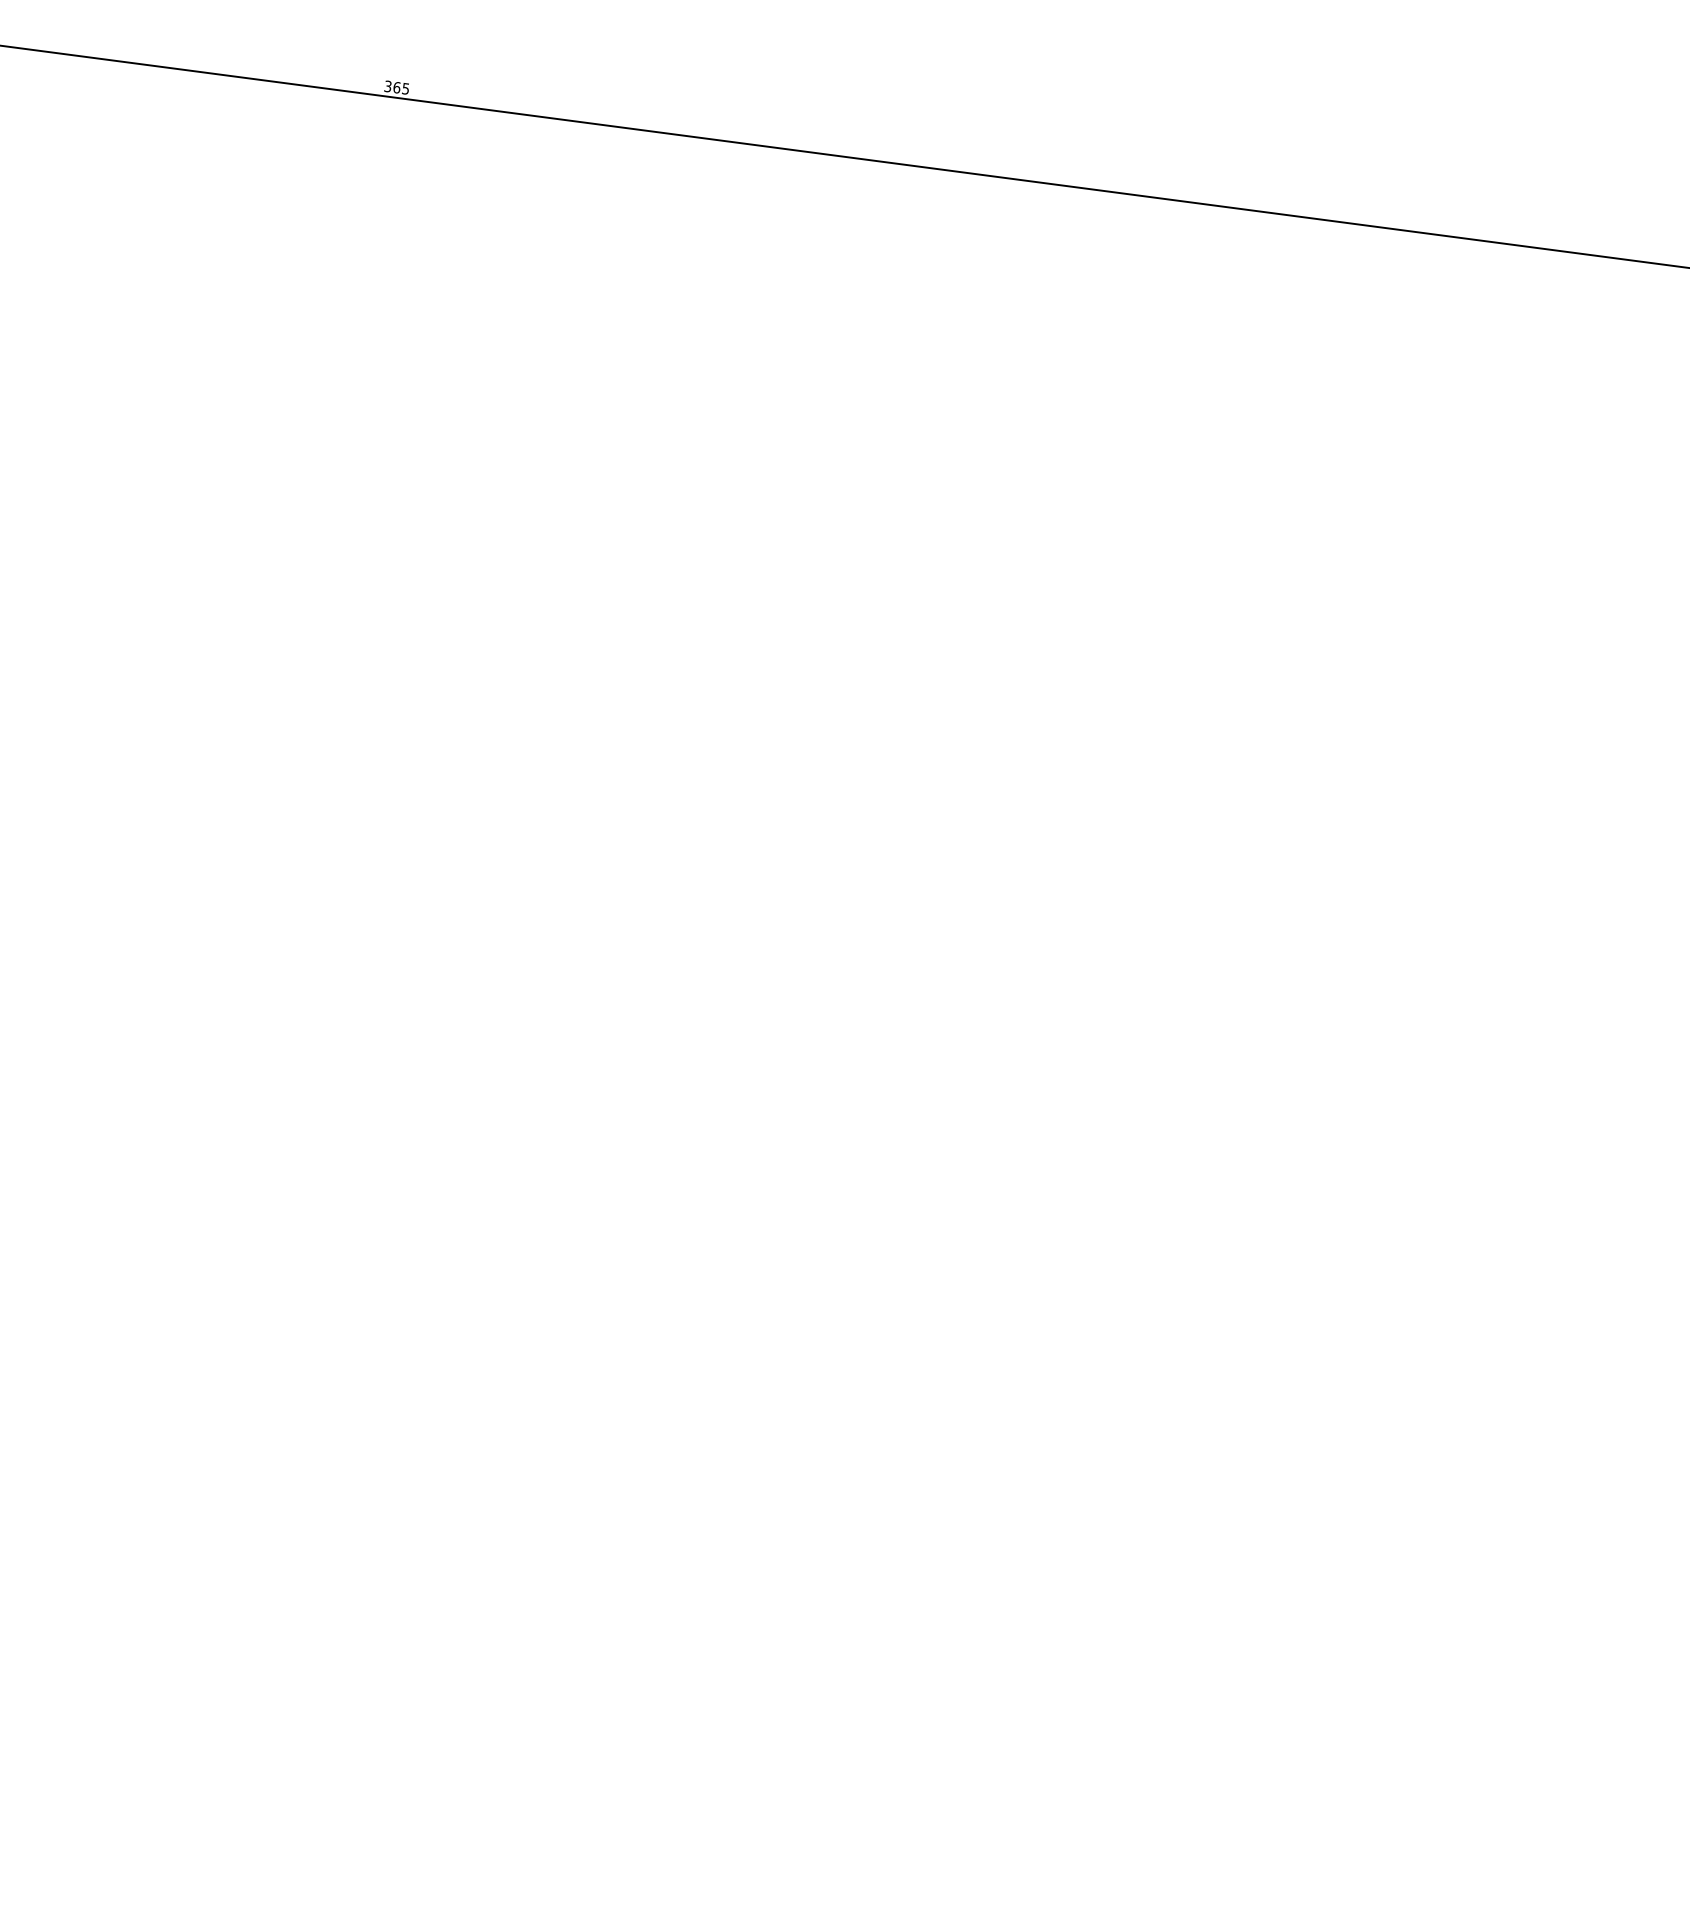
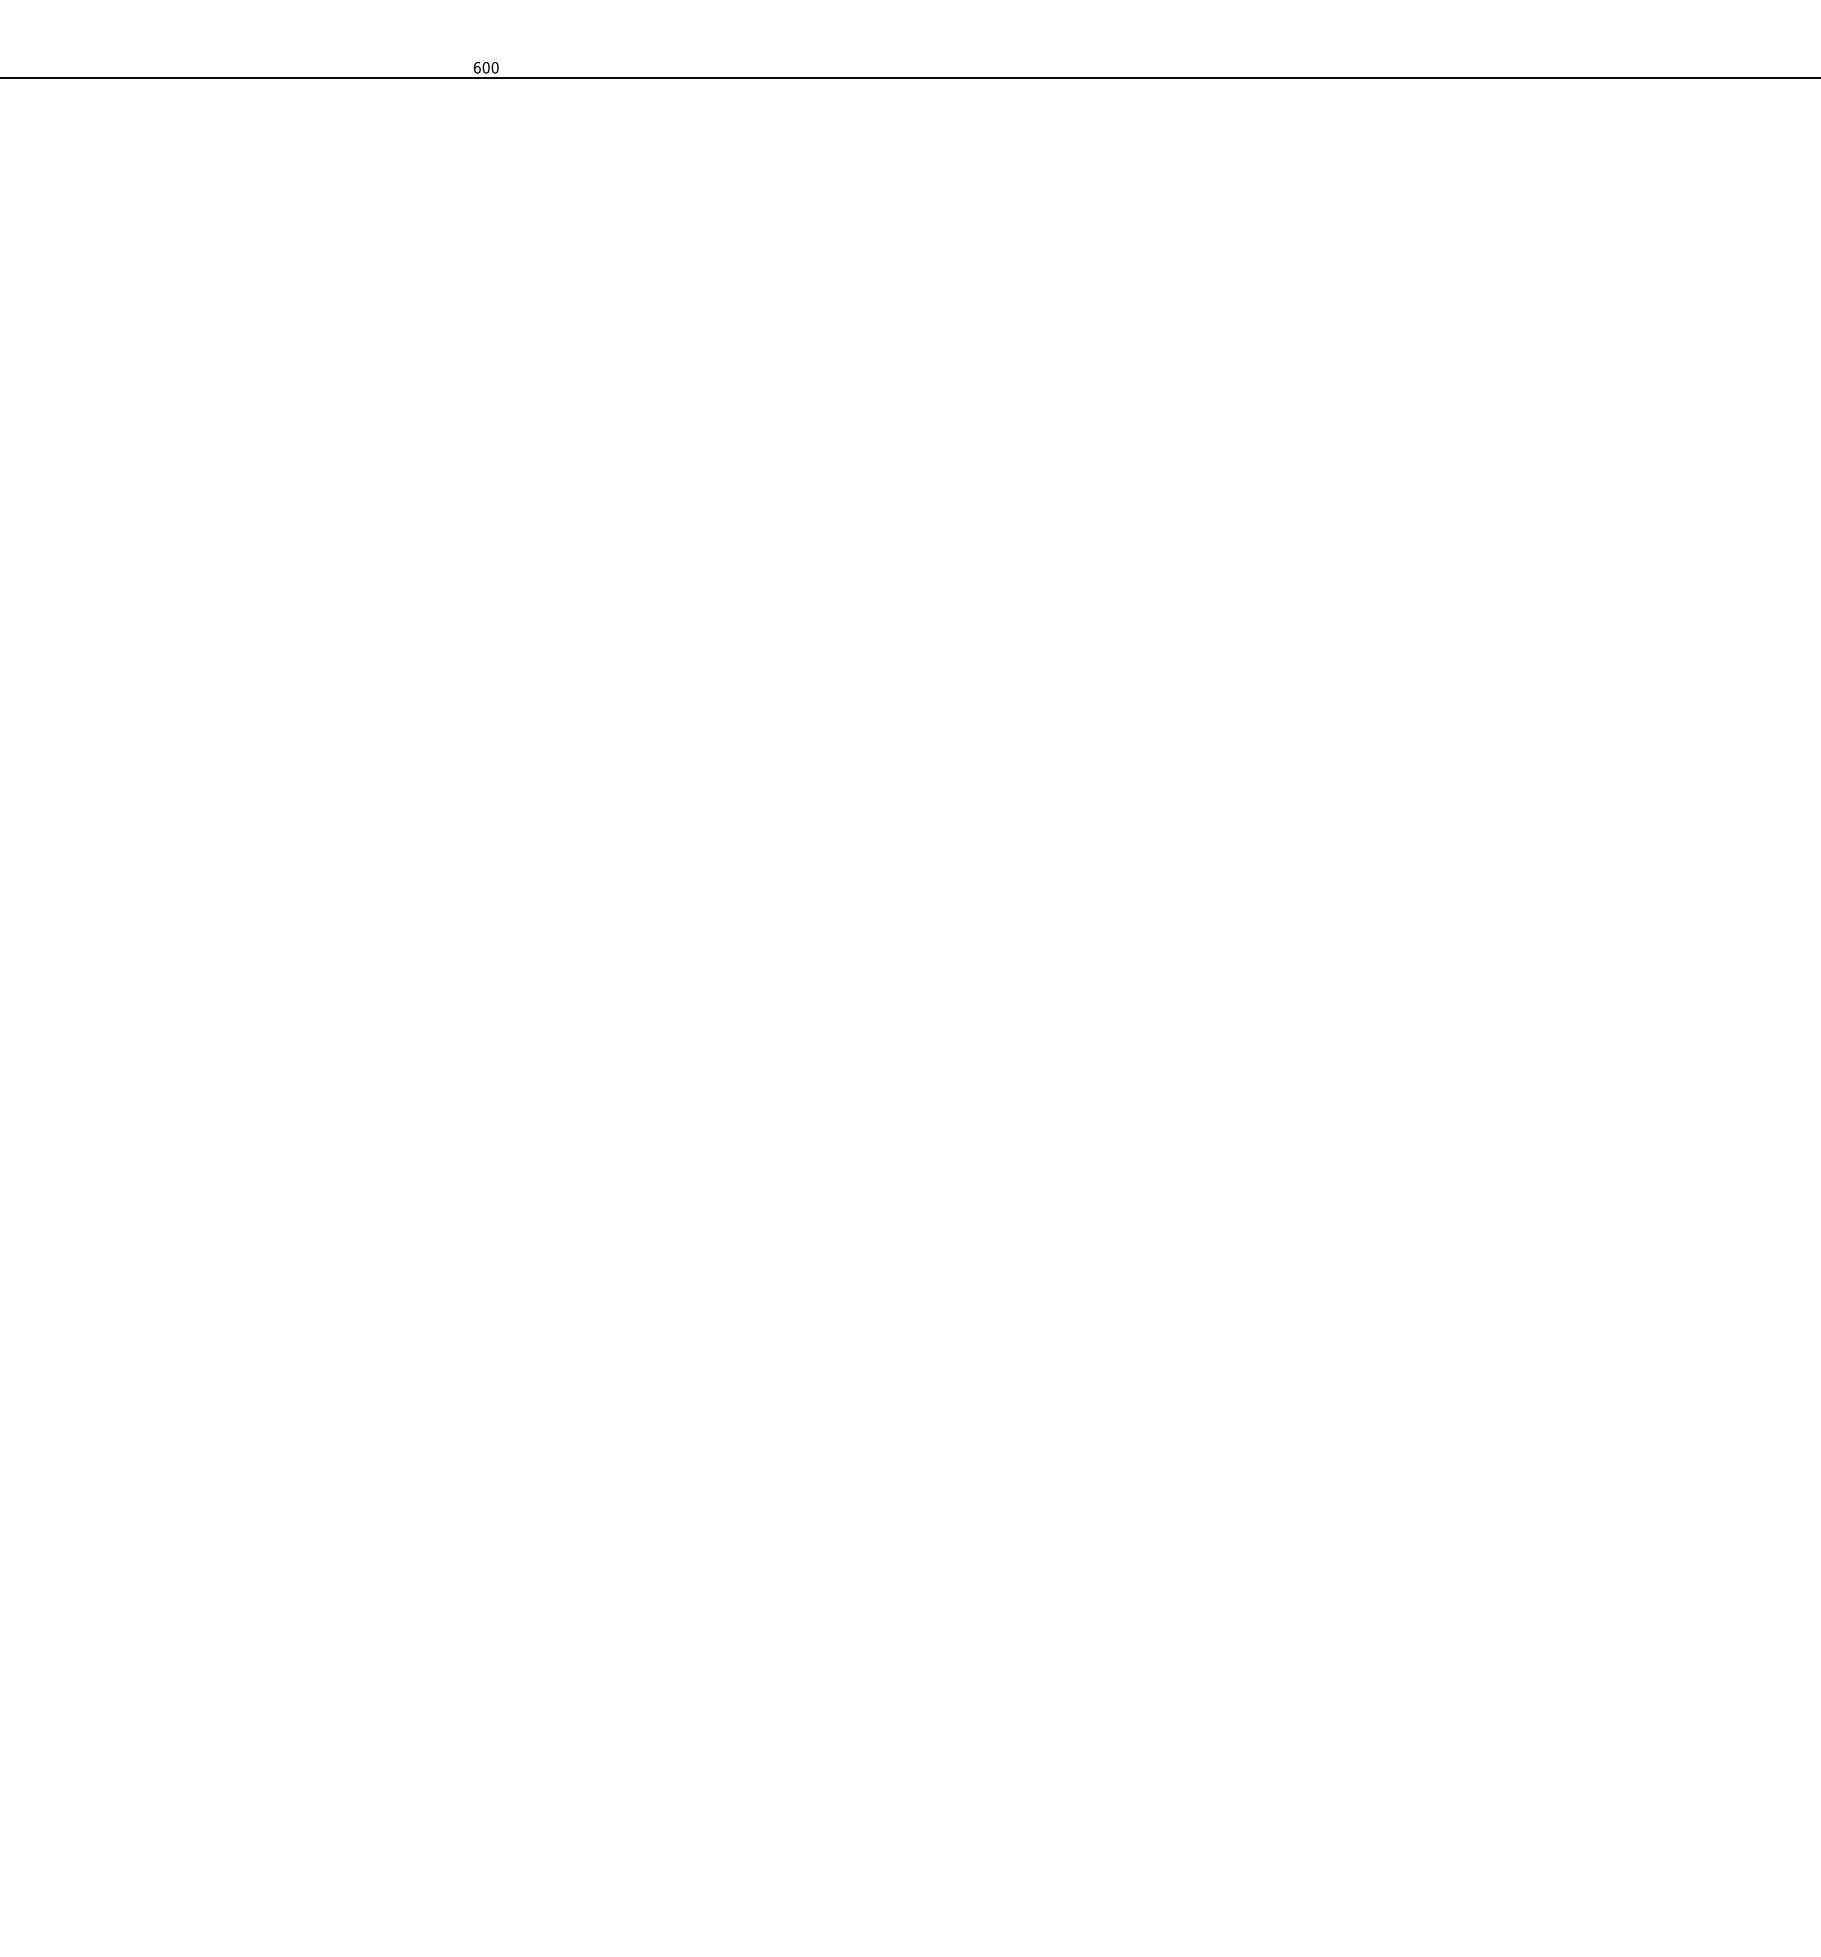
text: (396, 87) -> (485, 67), 365 -> 600

